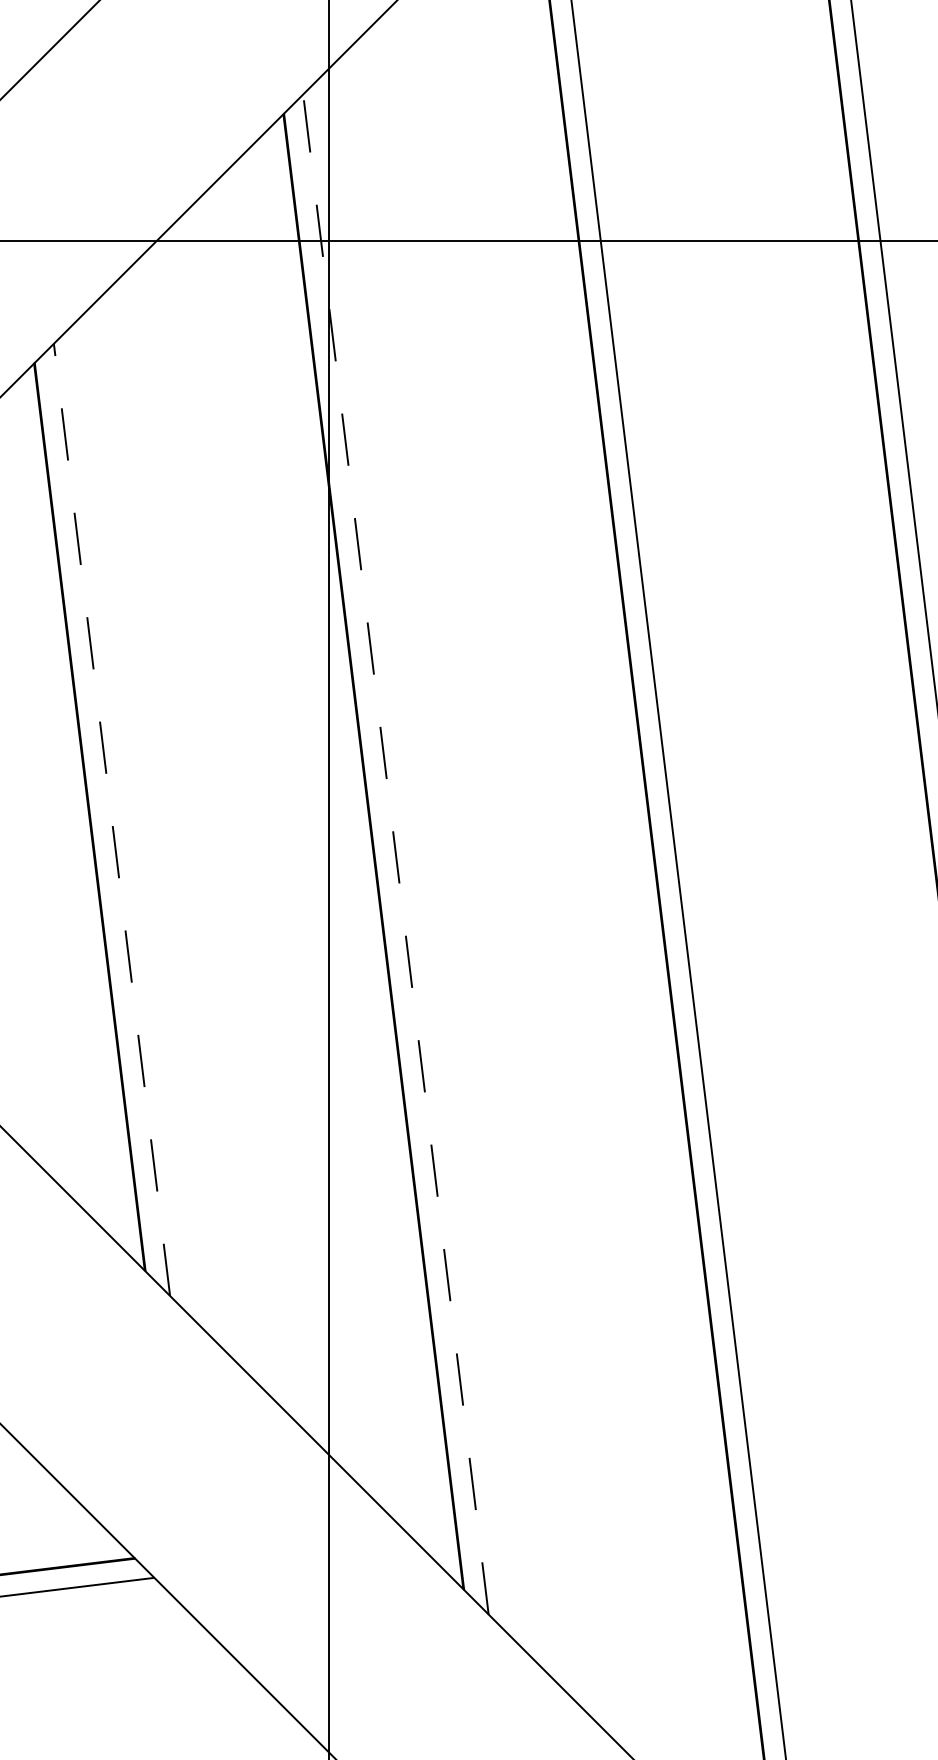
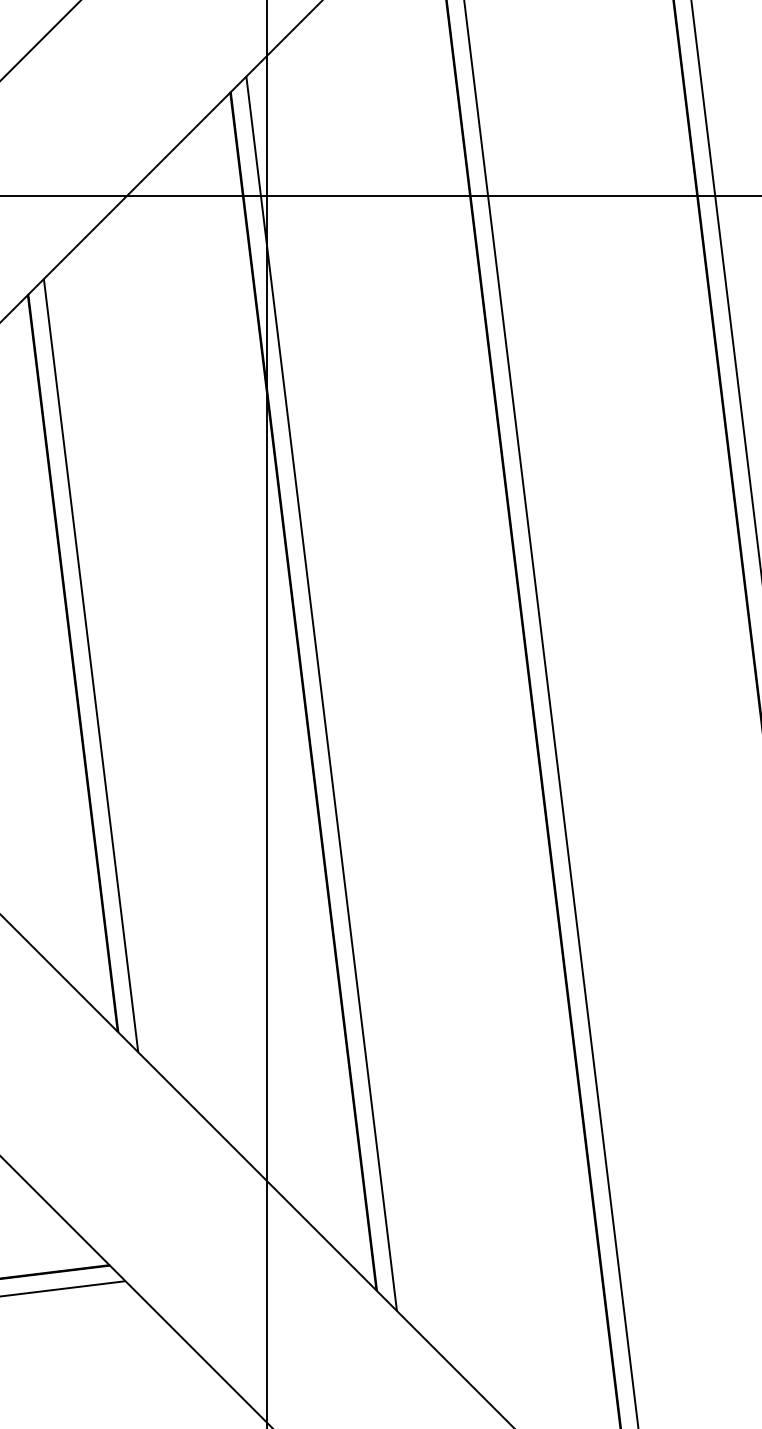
line: (112, 819) -> (91, 665), dashed -> solid
line: (395, 854) -> (321, 693), dashed -> solid

